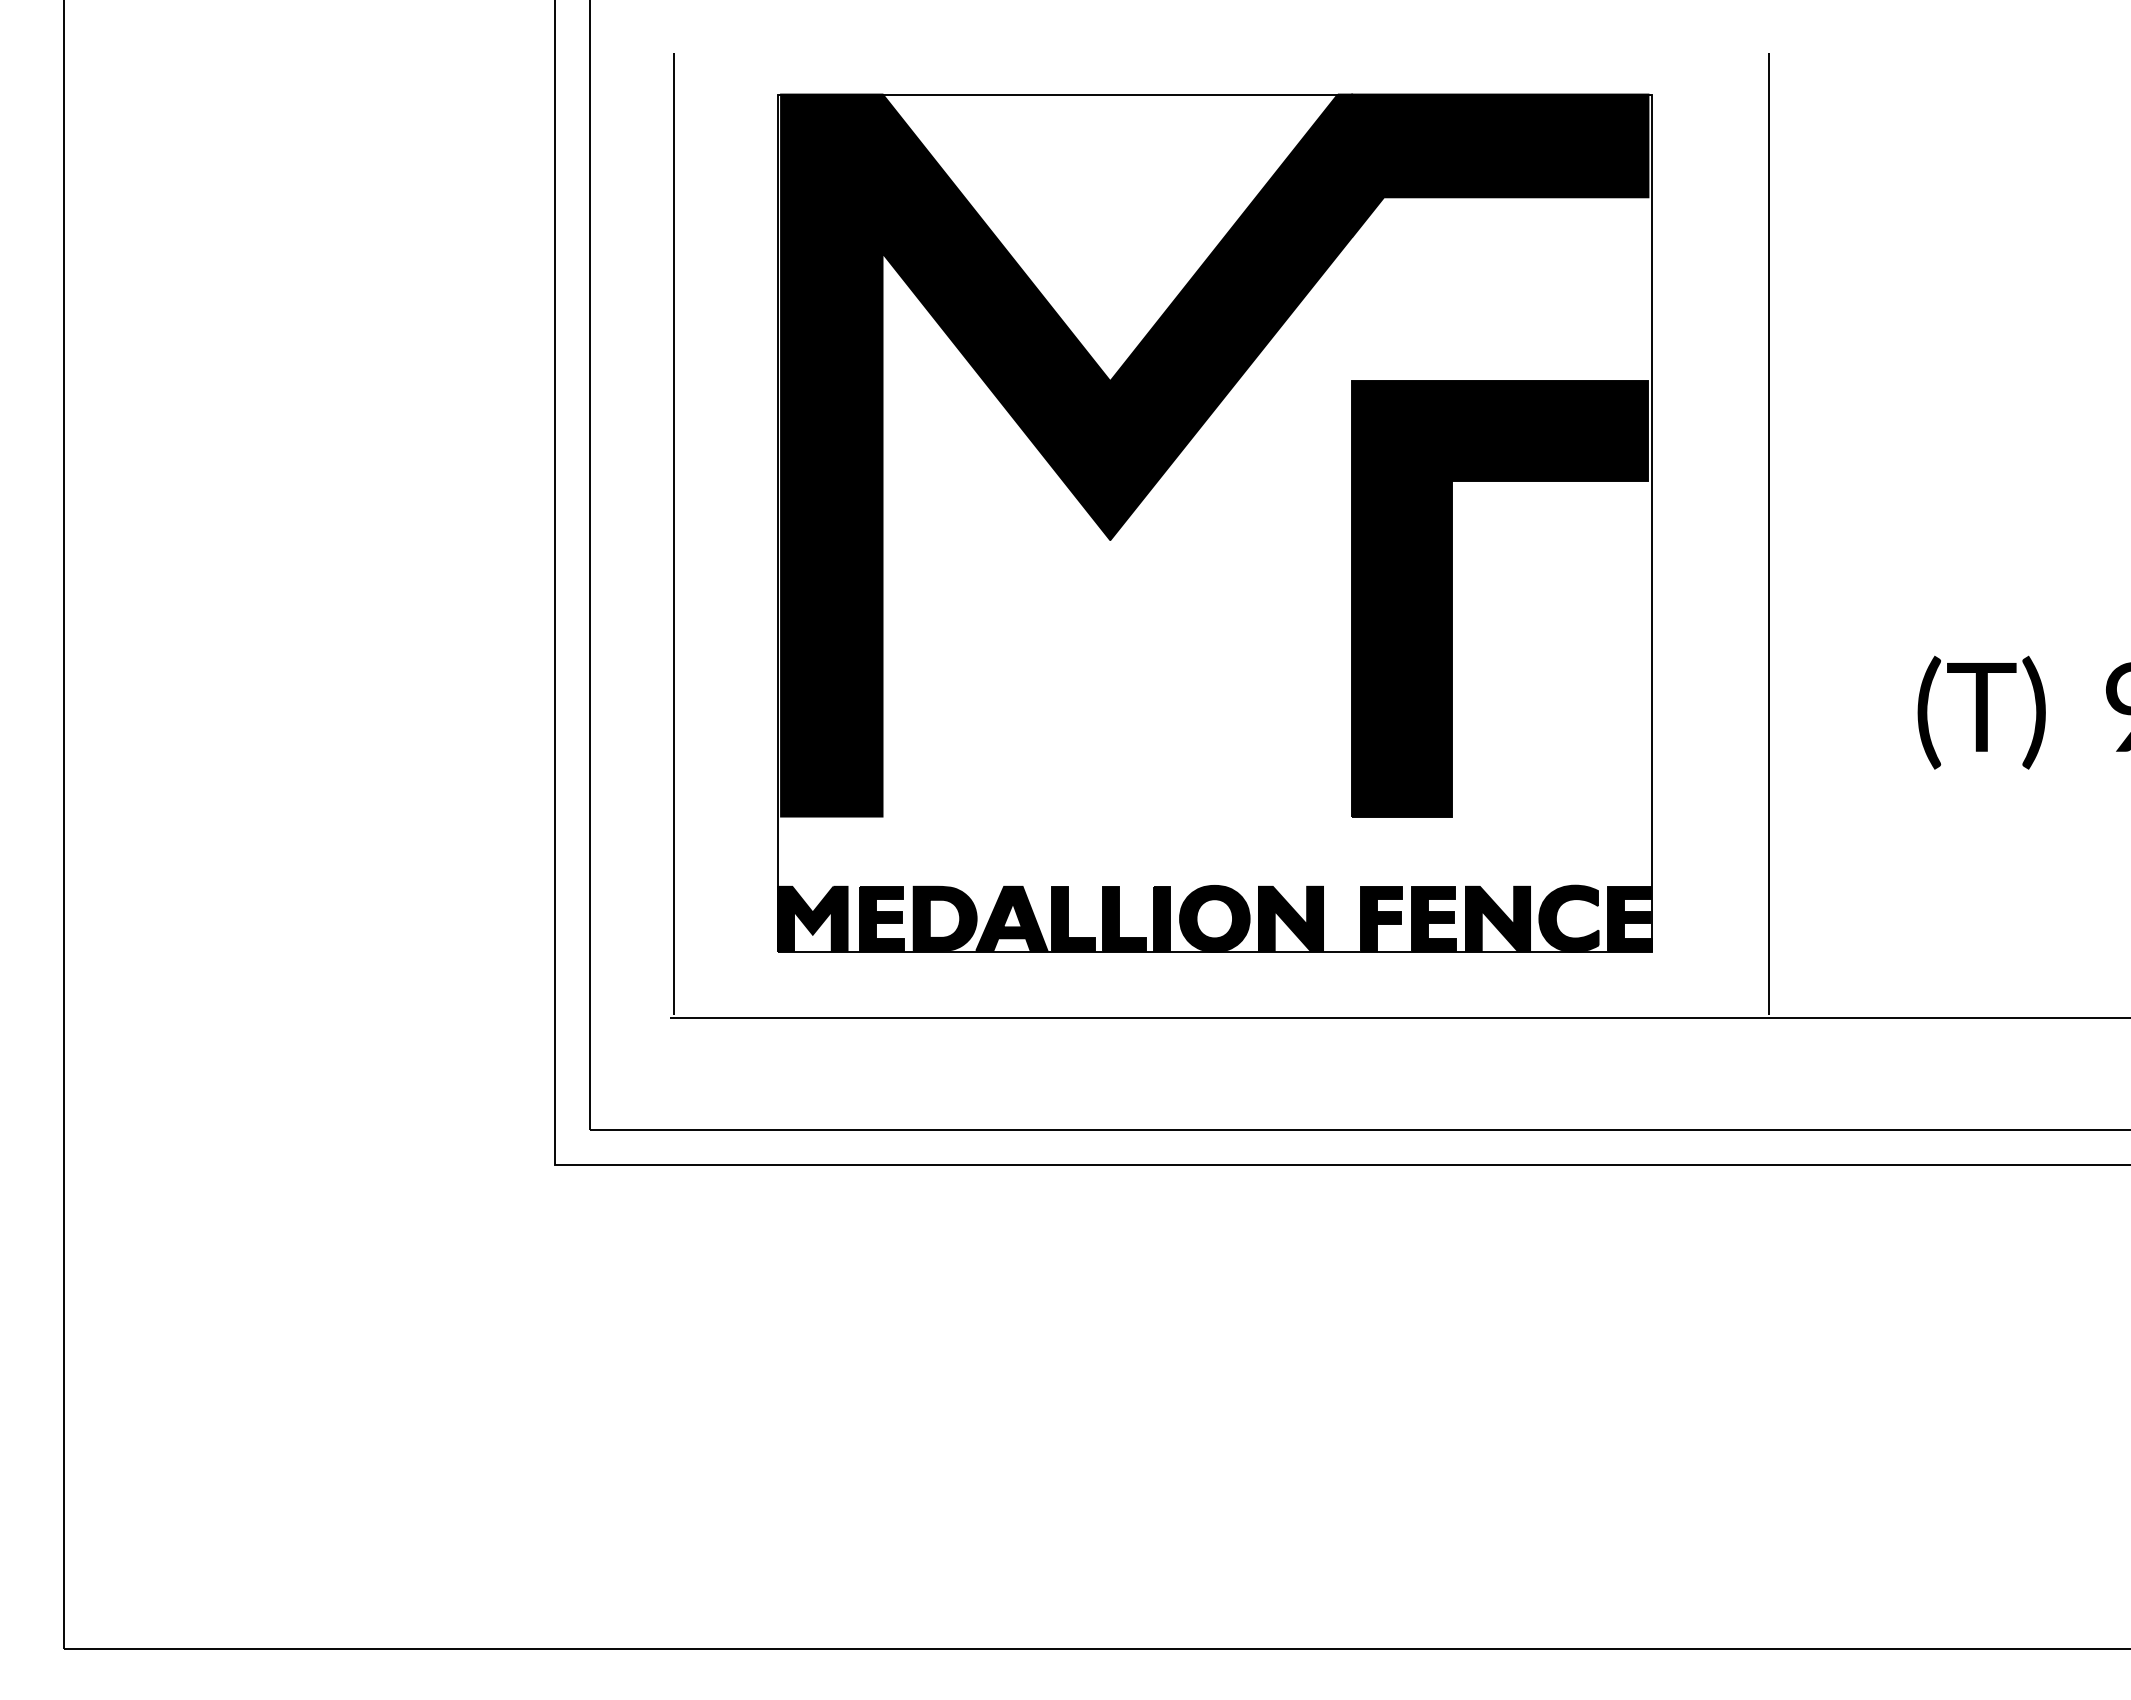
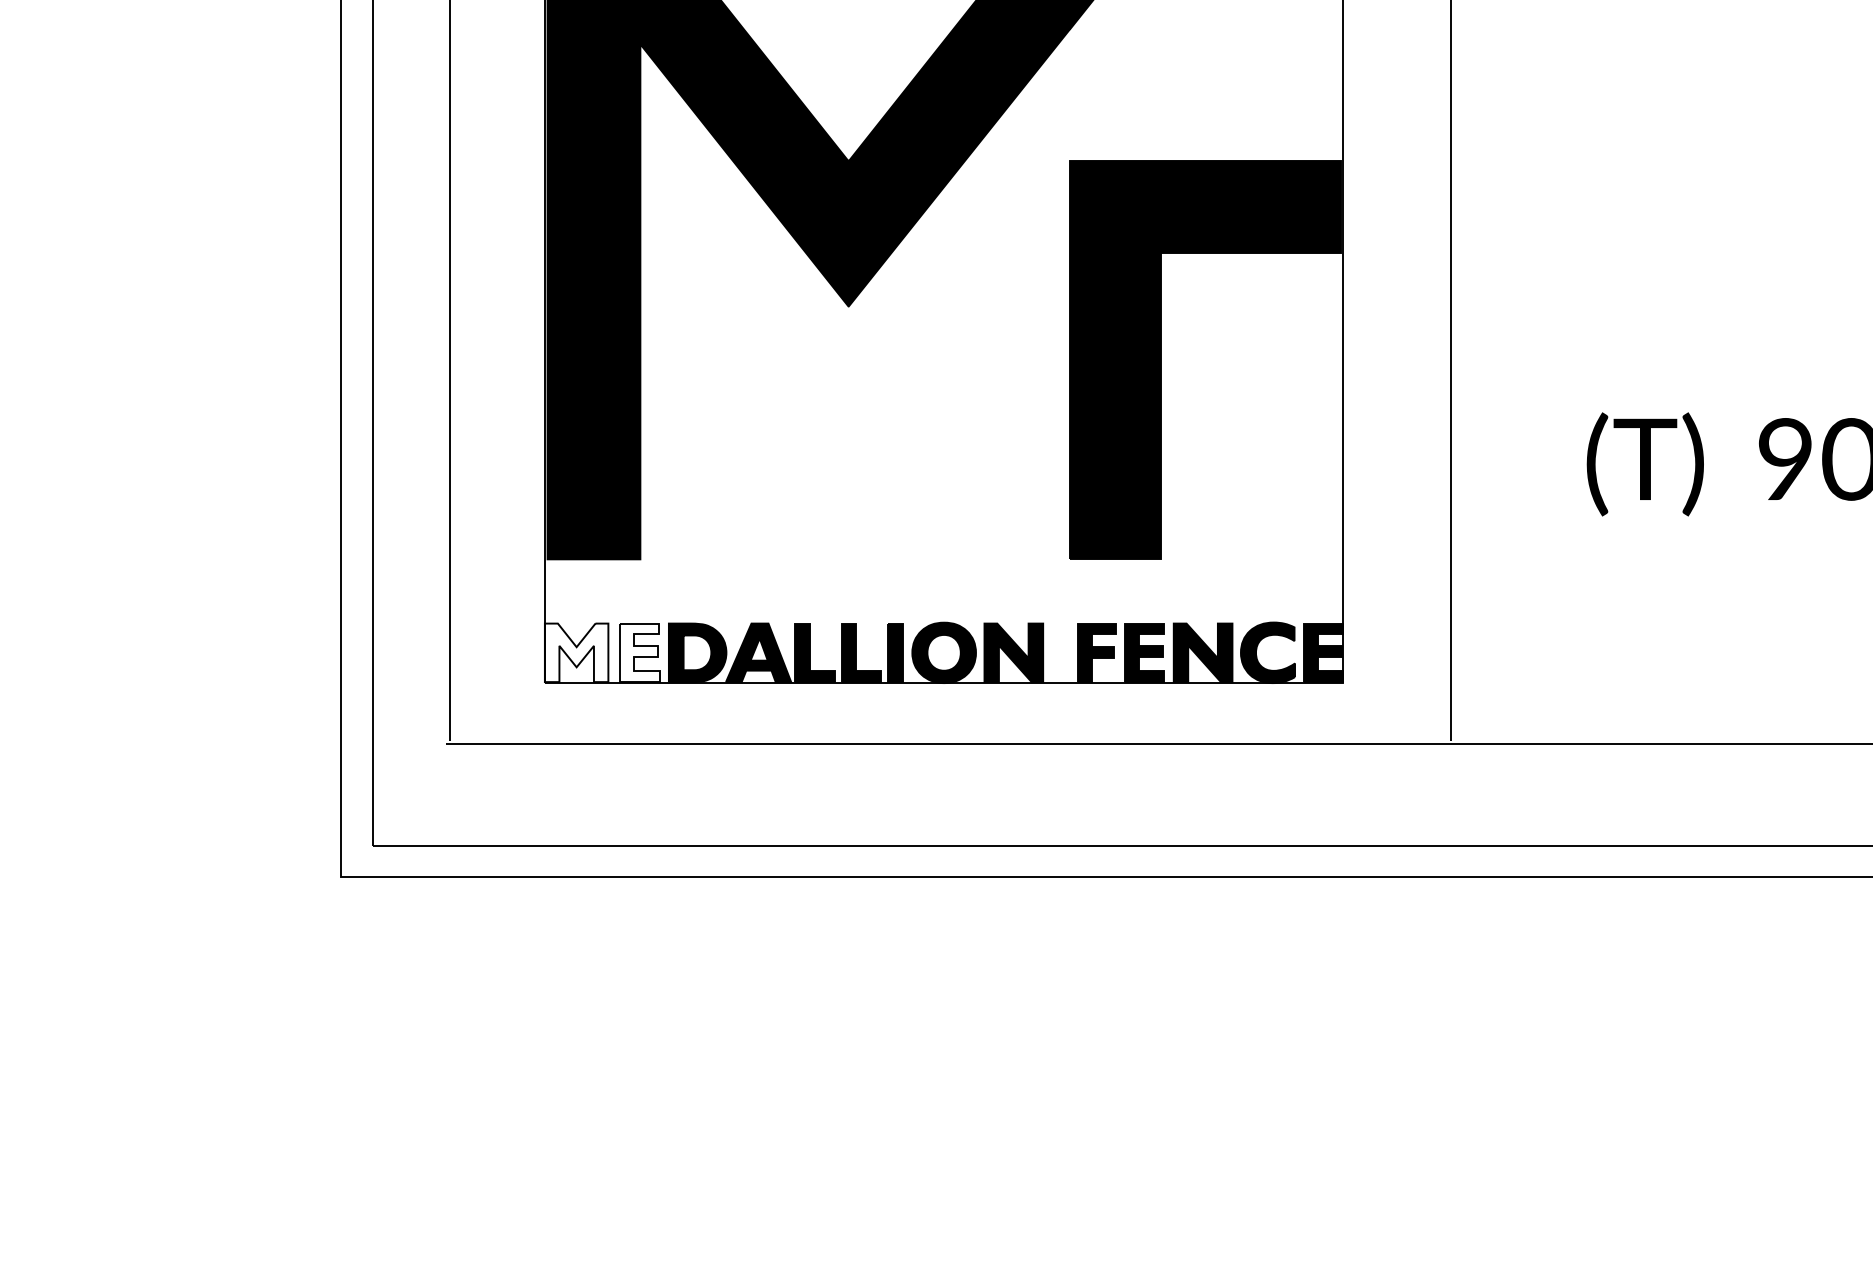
fill: (812, 918) -> (576, 652), removed
fill: (881, 918) -> (639, 652), removed

